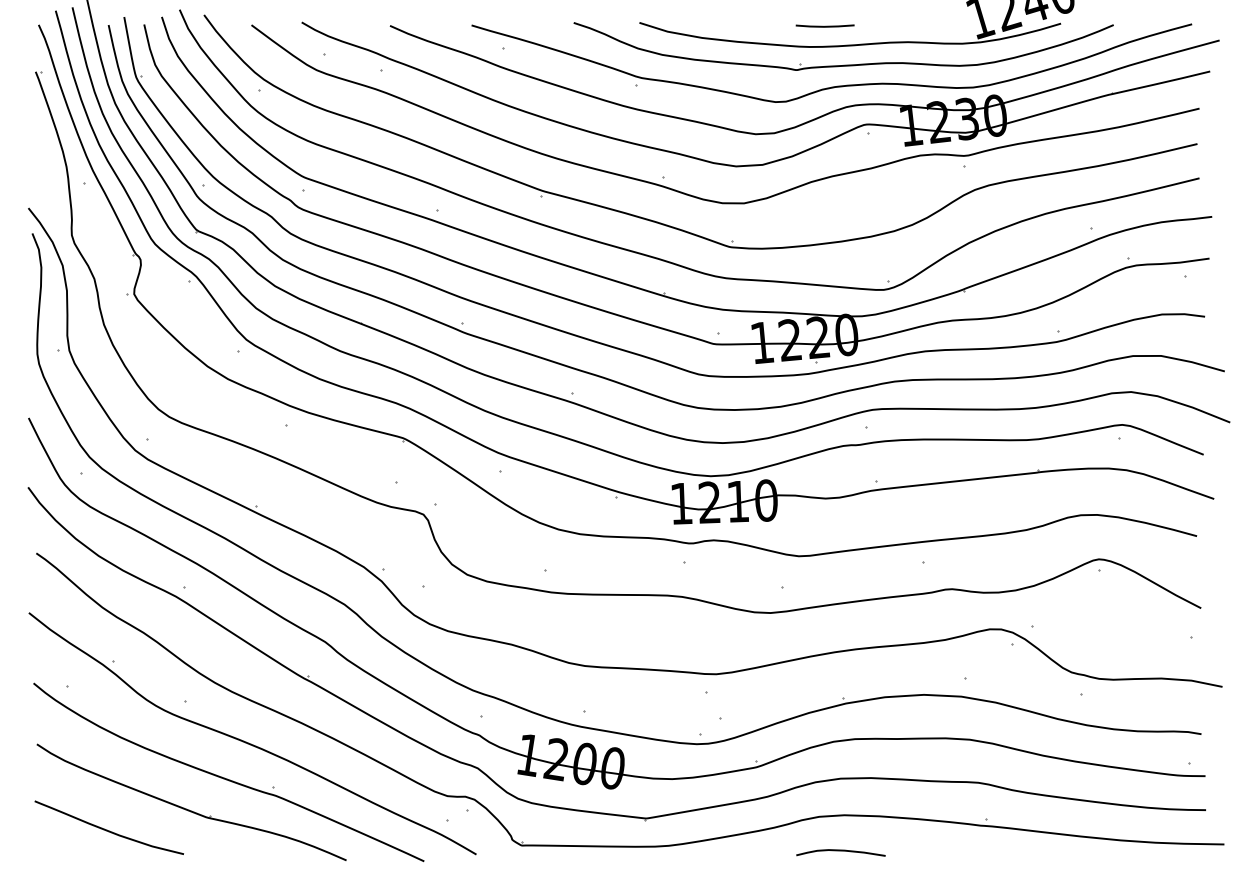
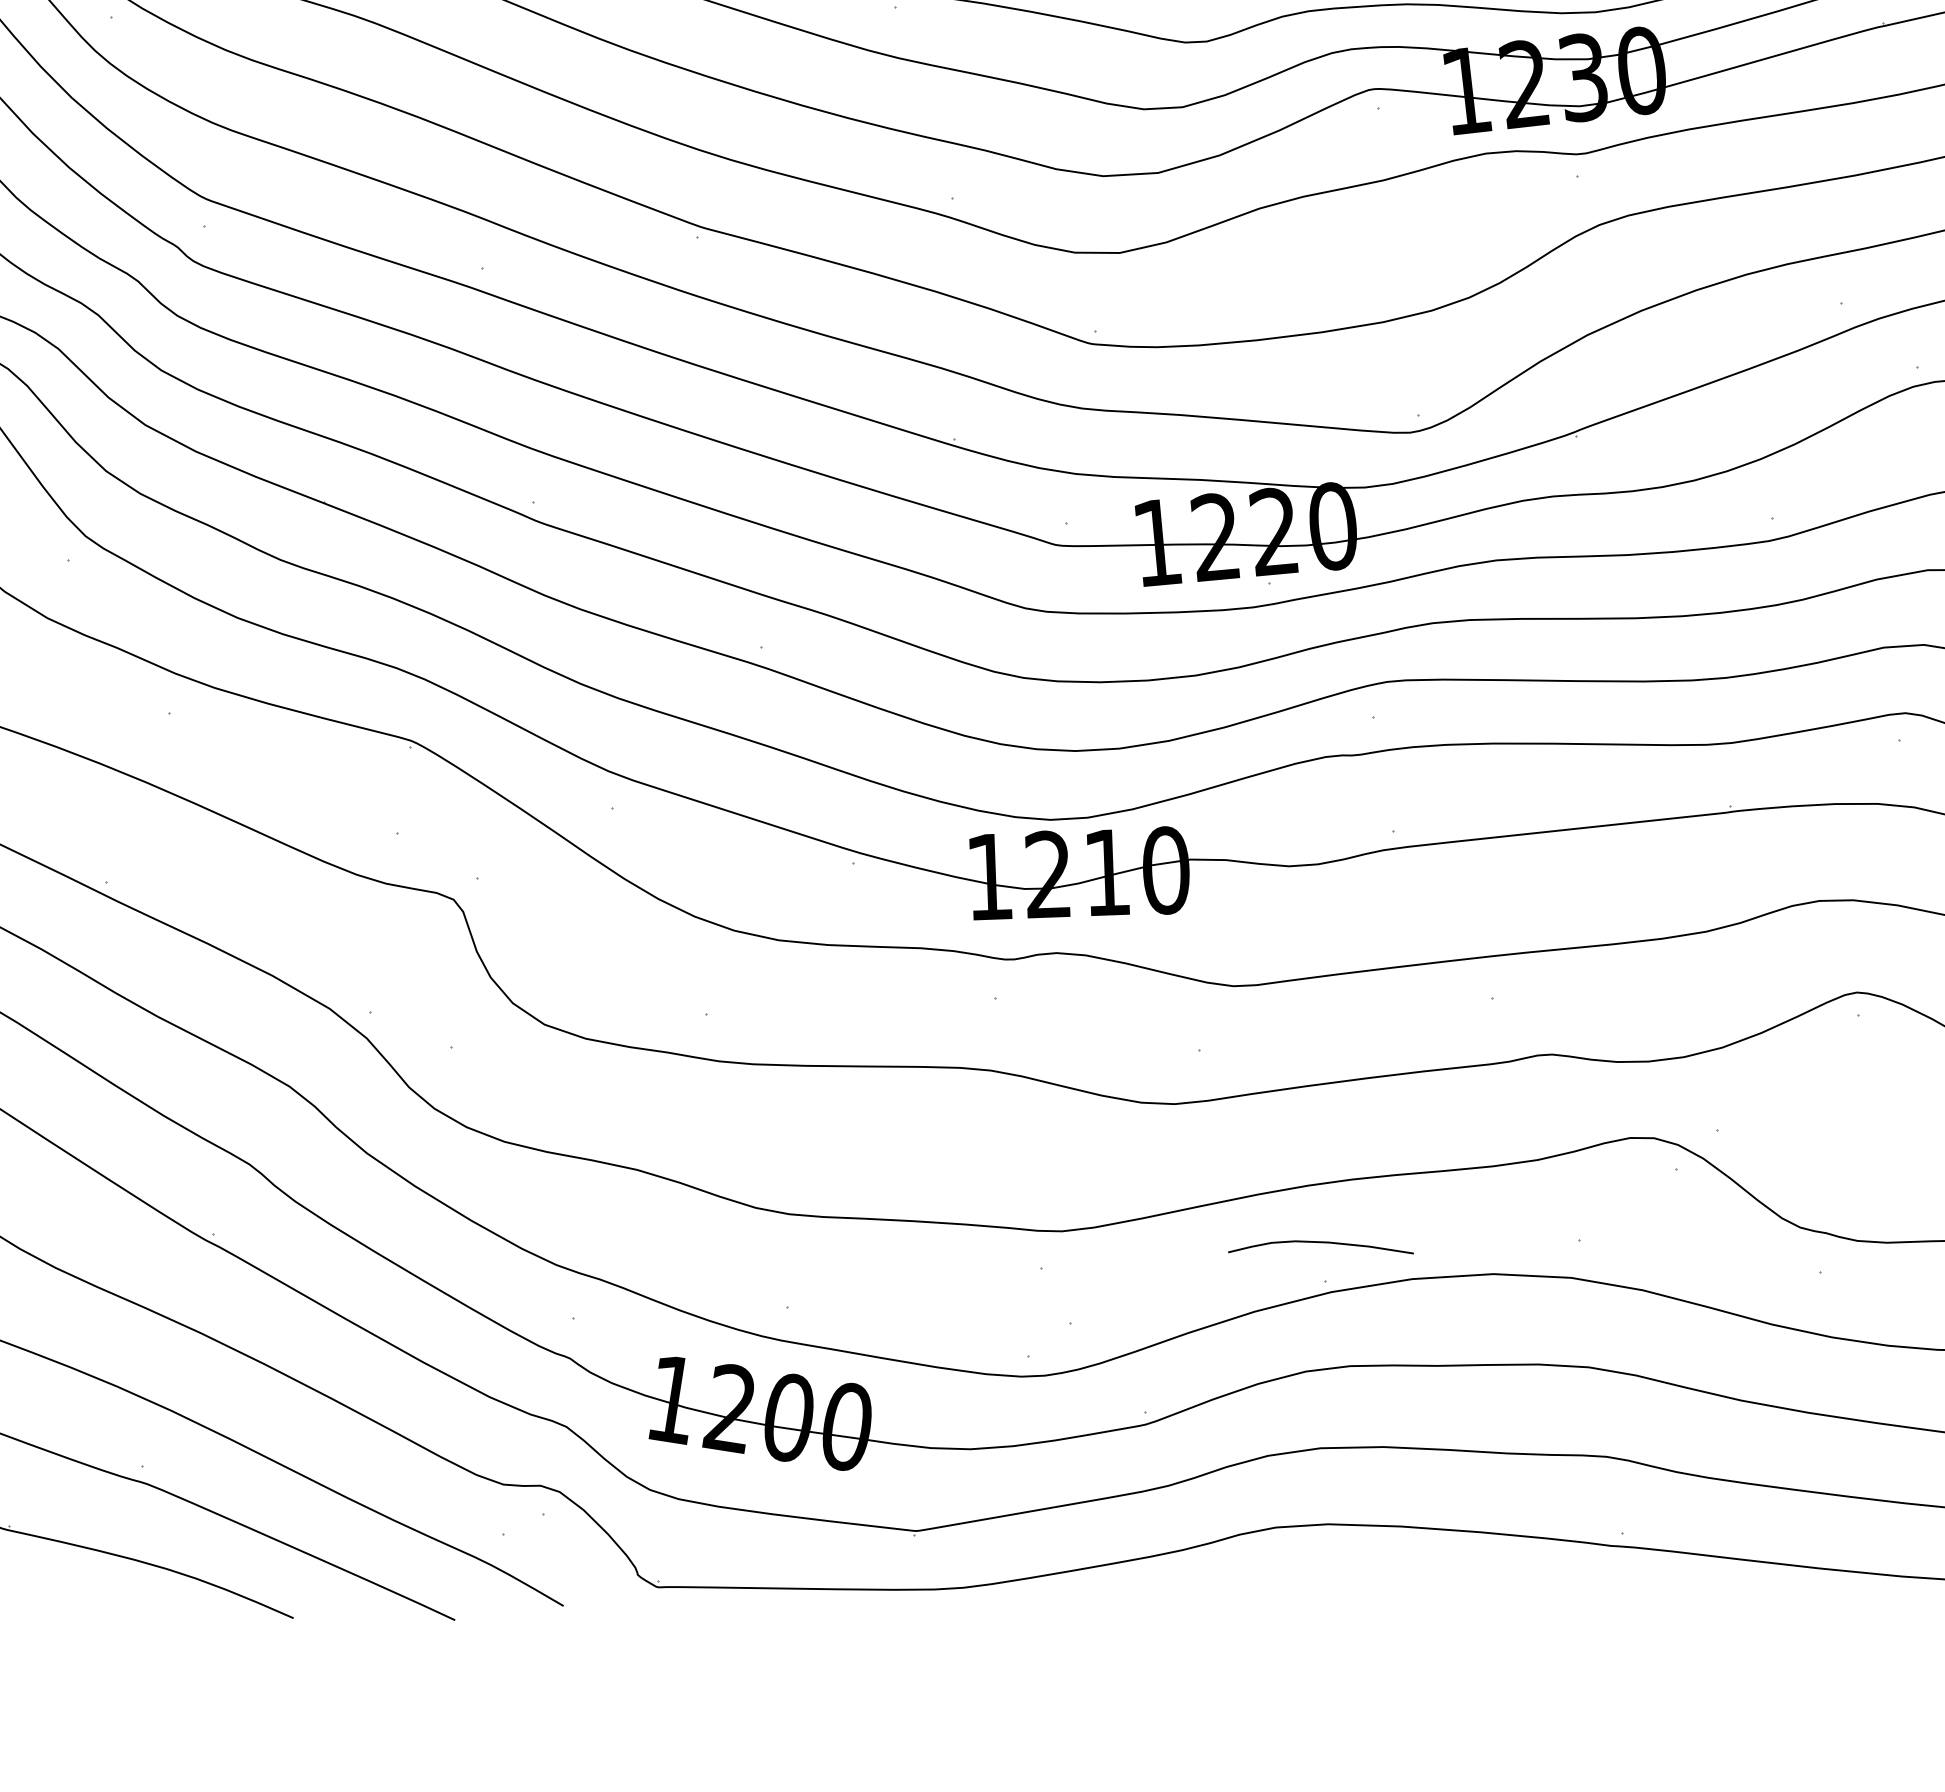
curve: (840, 851) -> (1319, 1244), moved

